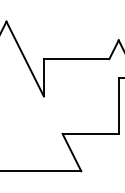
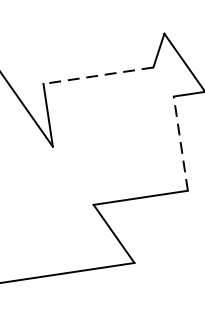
line: (76, 59) -> (98, 76), solid -> dashed
line: (118, 105) -> (180, 143), solid -> dashed

